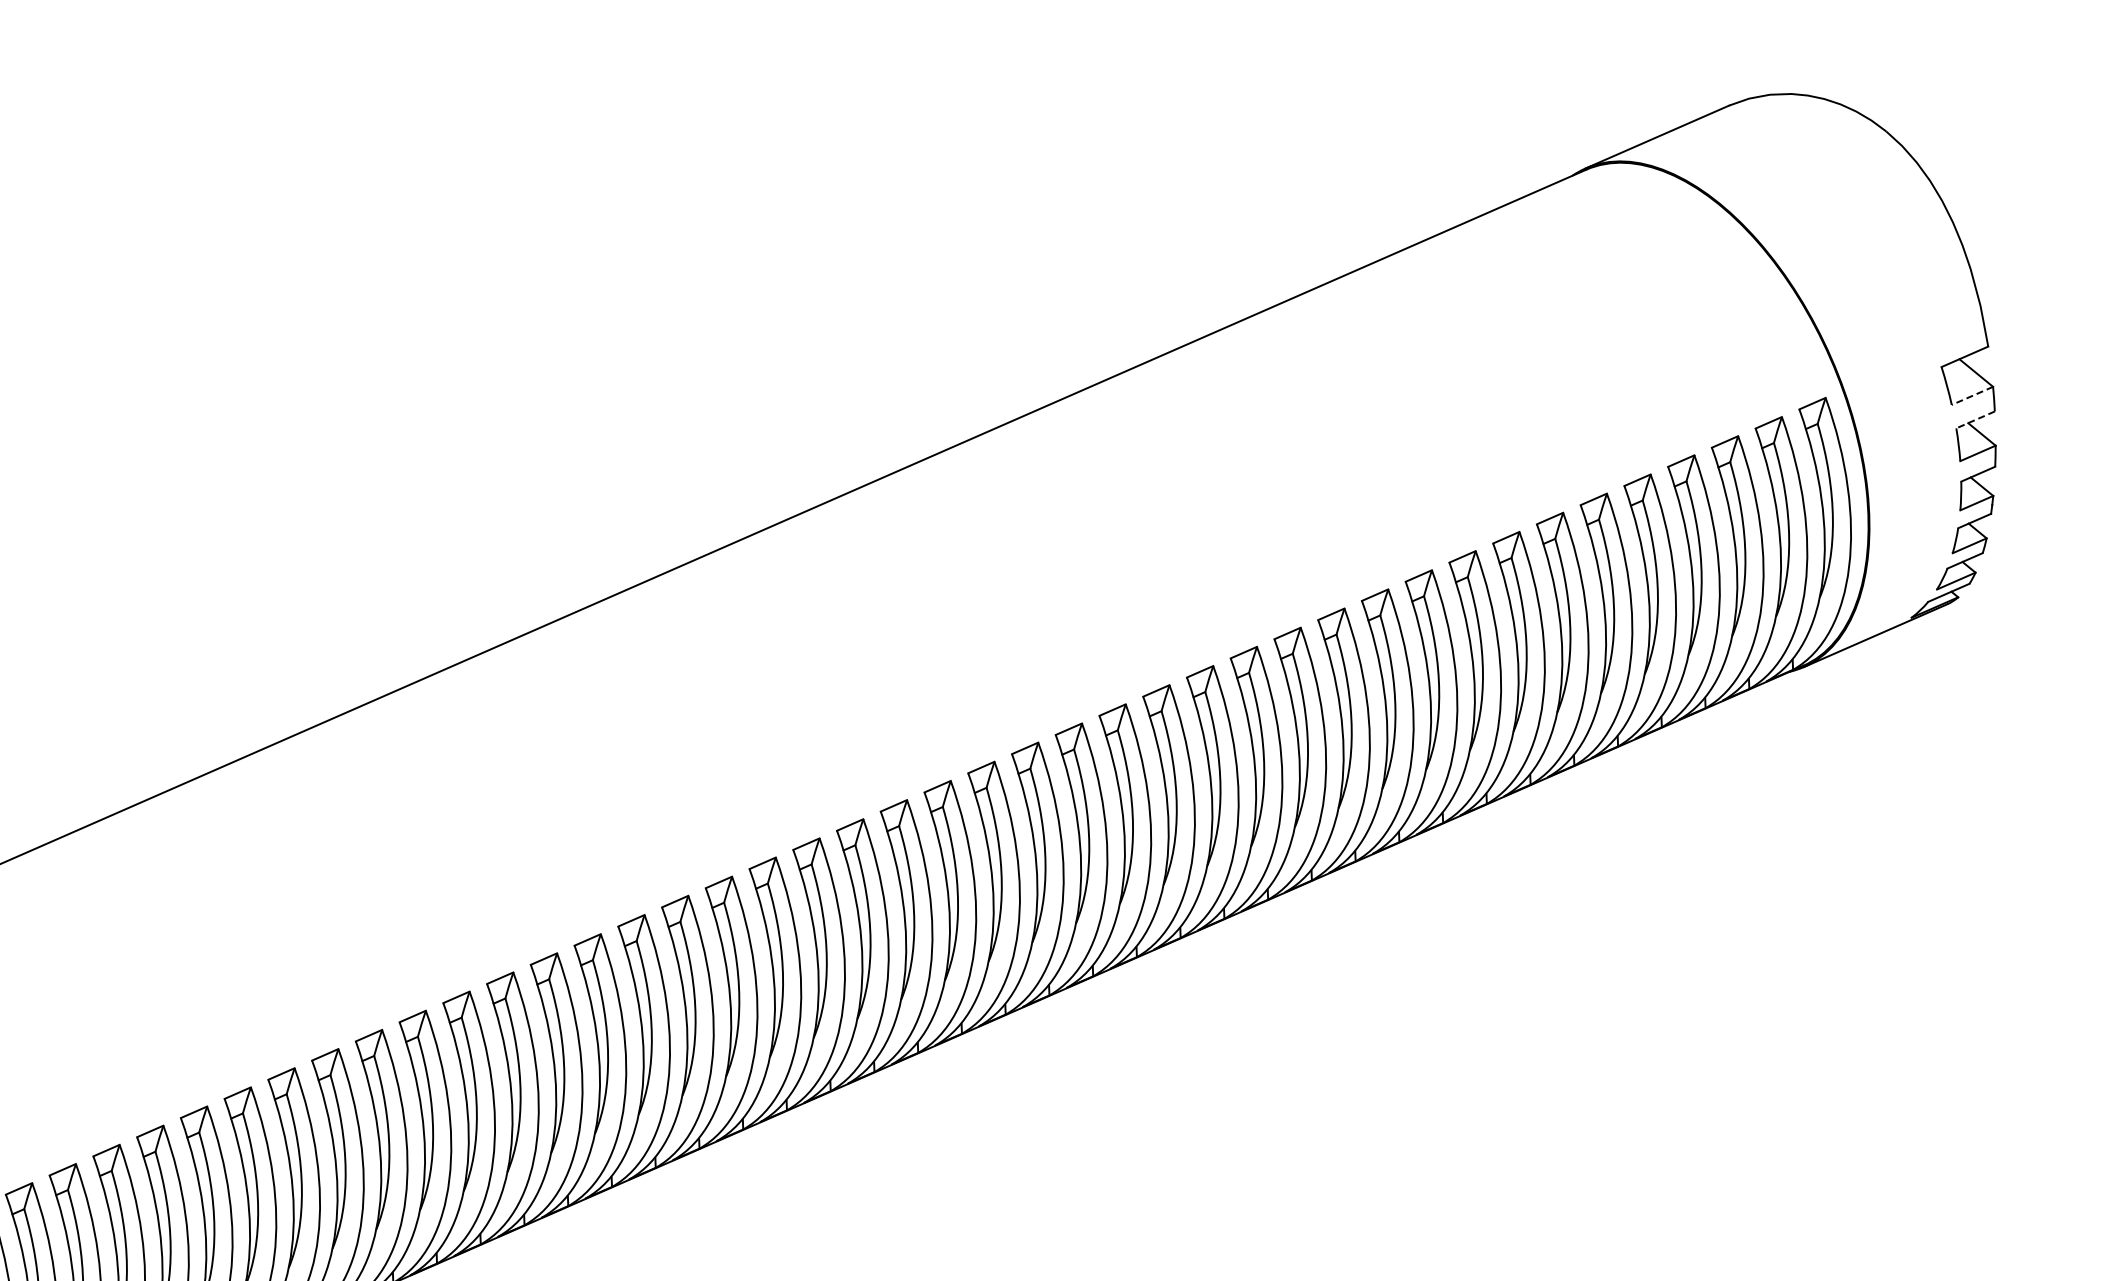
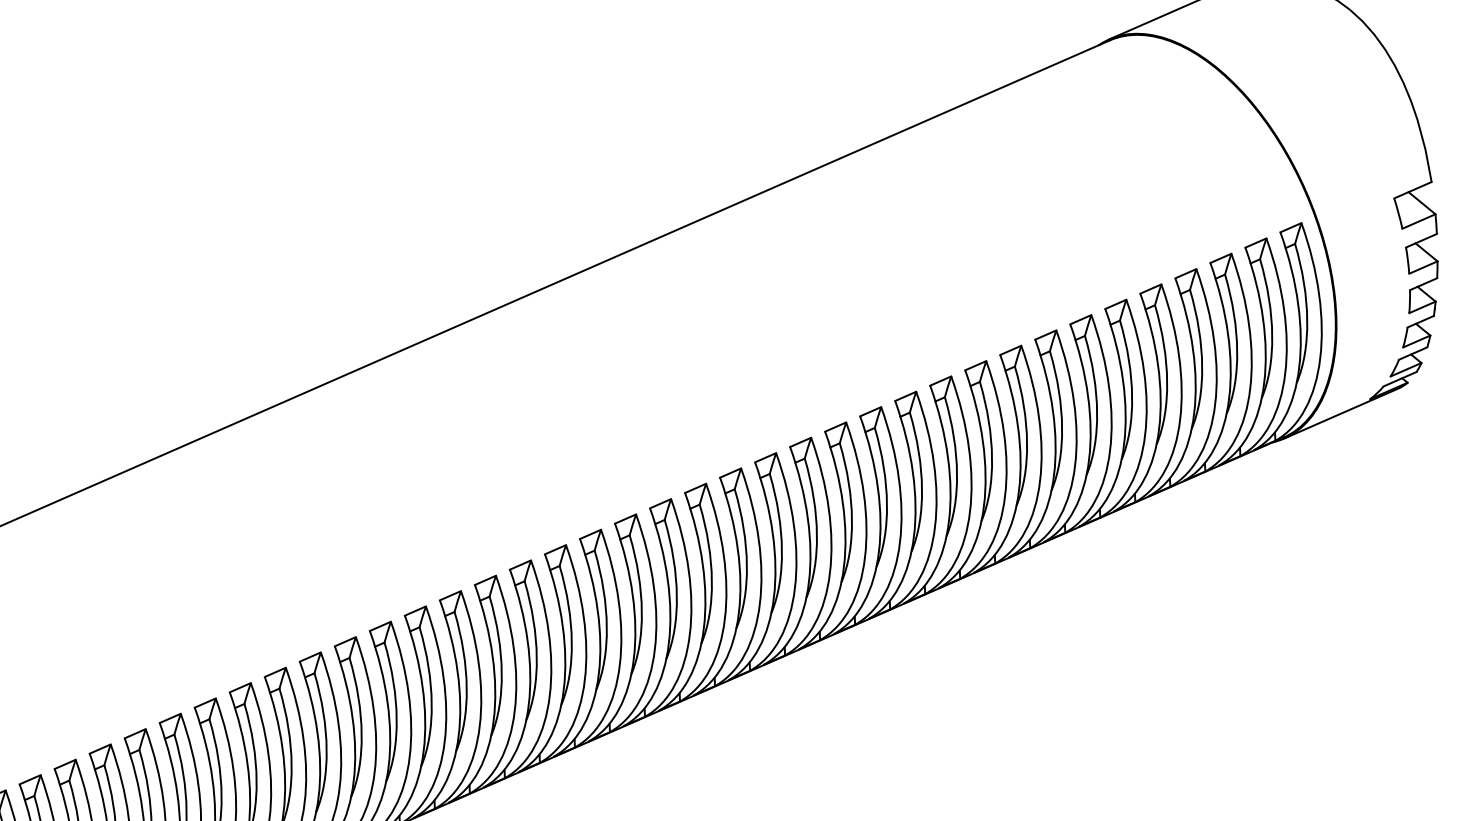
line: (1972, 395) -> (1419, 221), dashed -> solid
line: (1975, 420) -> (1421, 241), dashed -> solid

